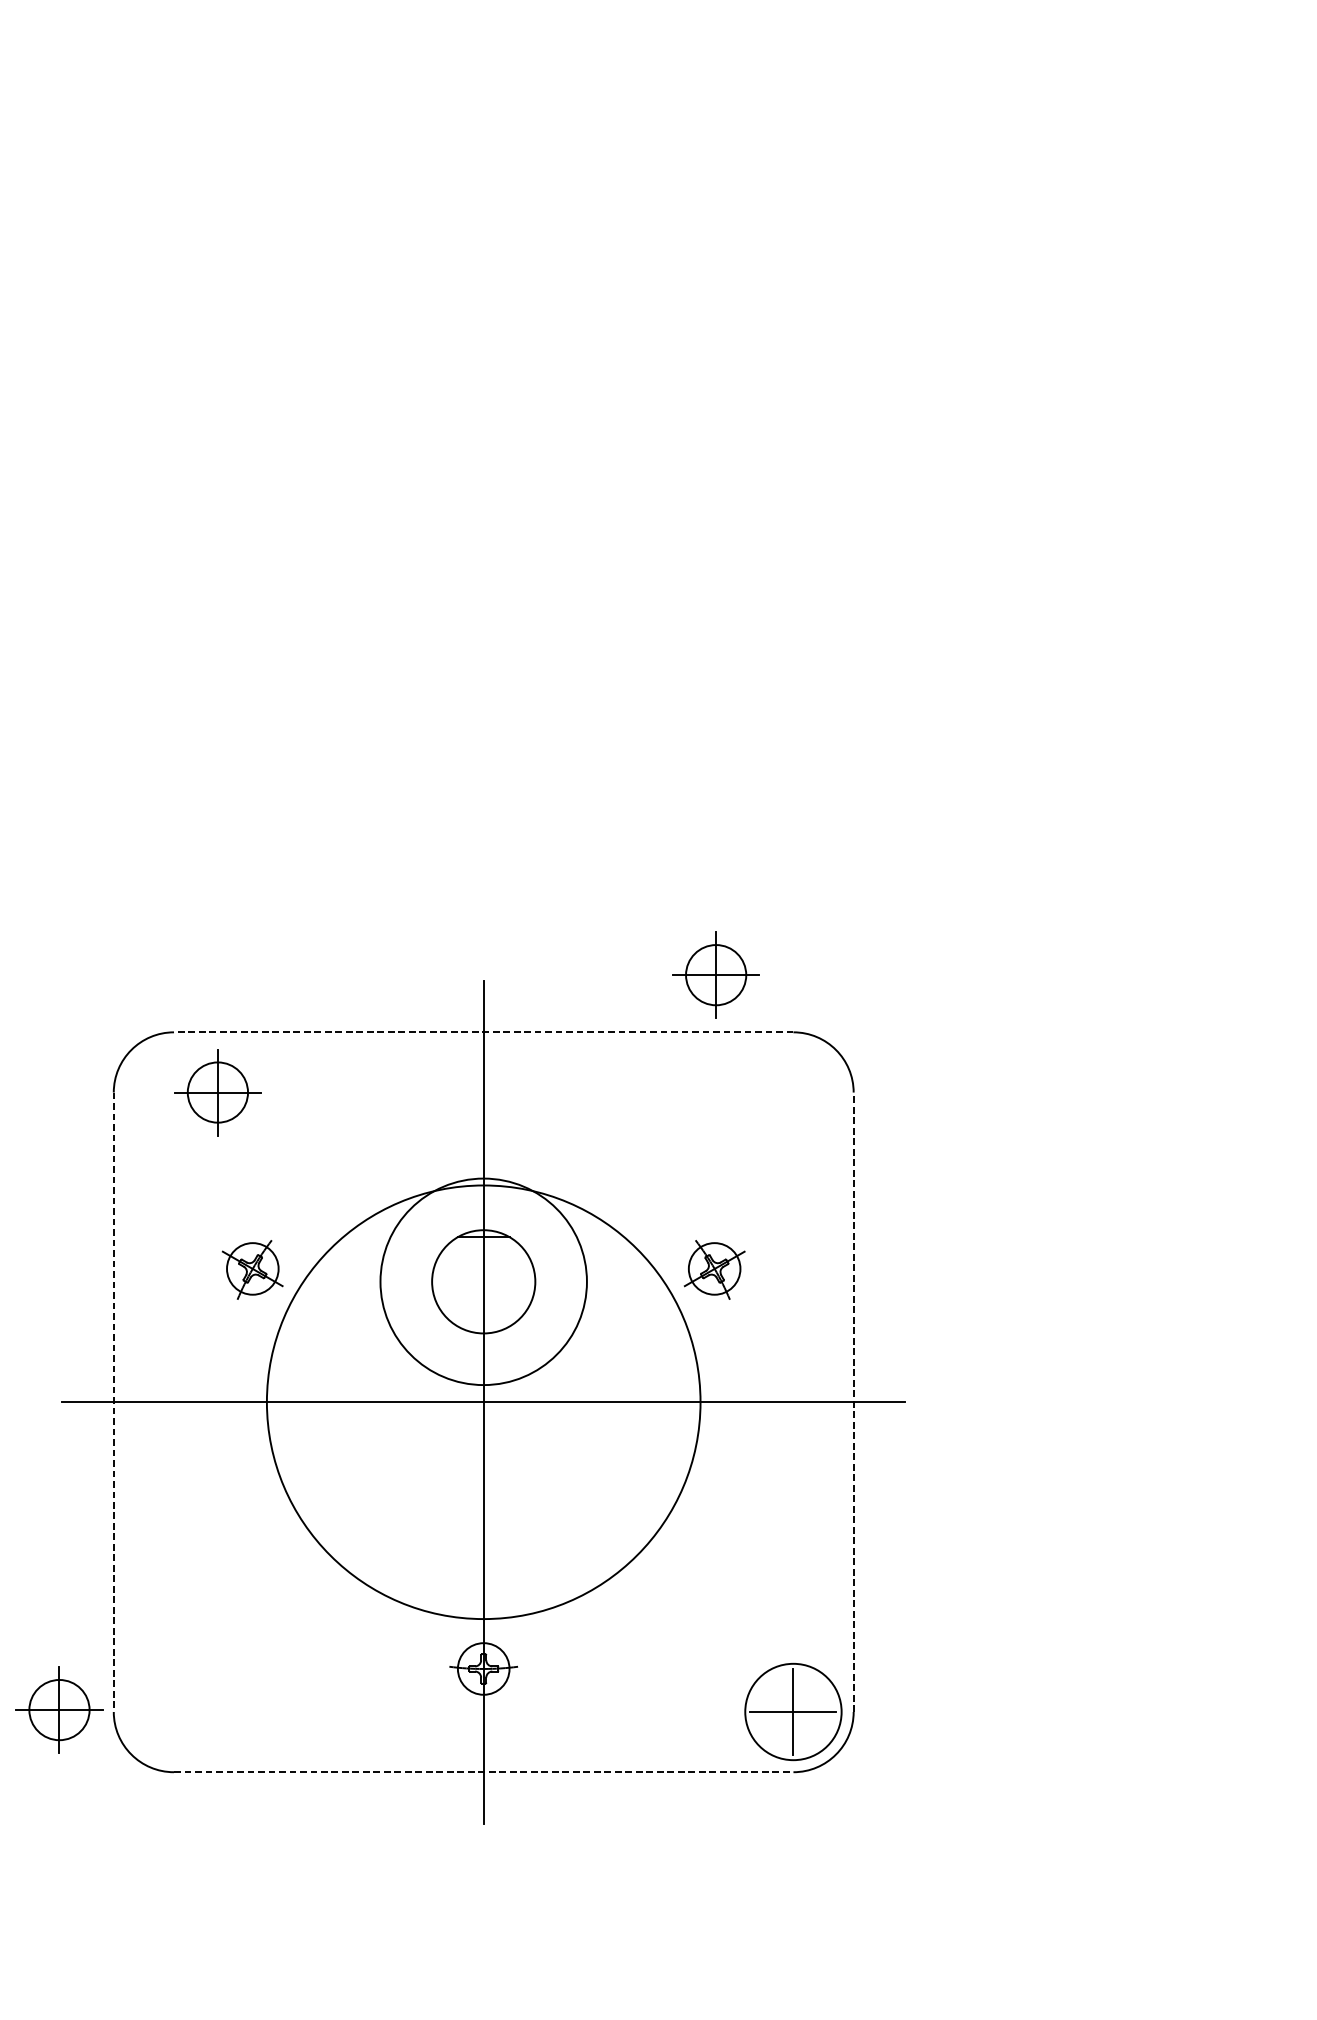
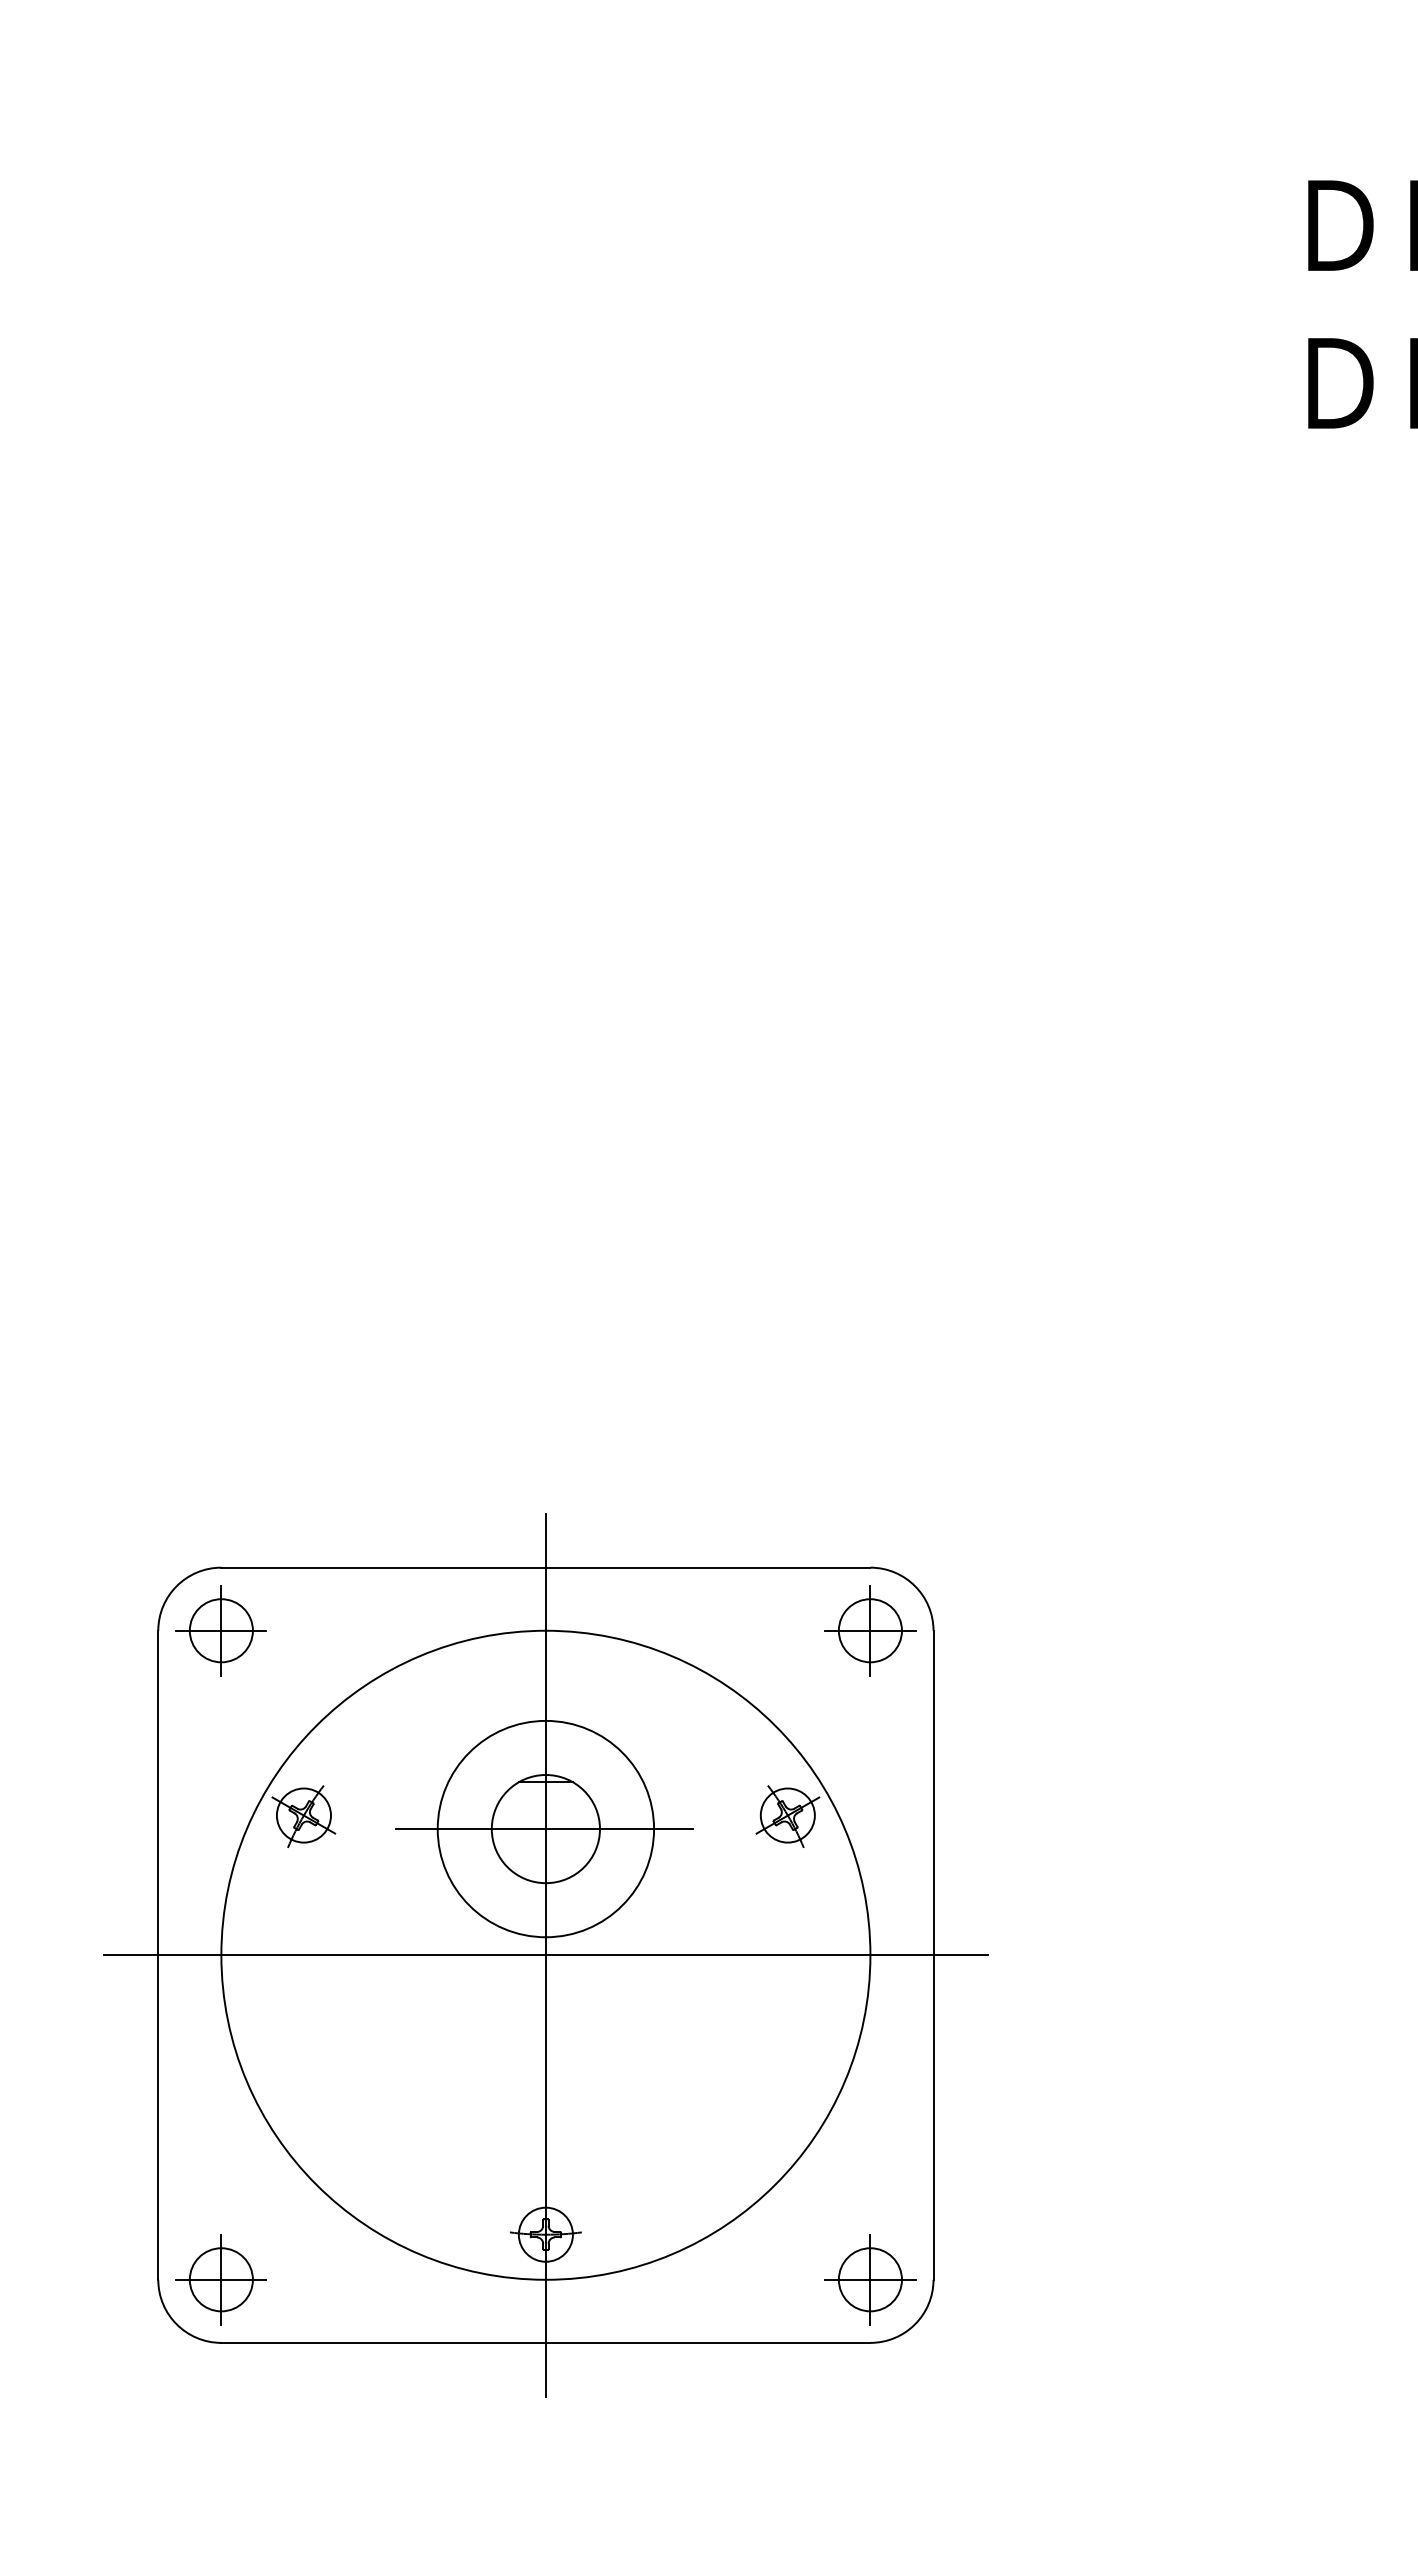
part: (716, 974) -> (870, 1630), moved
line: (483, 1032) -> (545, 1567), dashed -> solid
part: (217, 1092) -> (220, 1630), moved
line: (482, 1282) -> (544, 1829), added
circle: (483, 1401) -> (545, 1954), size x1.43
line: (113, 1402) -> (158, 1955), dashed -> solid
line: (853, 1402) -> (933, 1955), dashed -> solid
part: (58, 1709) -> (220, 2279), moved
circle: (792, 1711) -> (869, 2279), size x0.62
line: (483, 1771) -> (545, 2342), dashed -> solid

